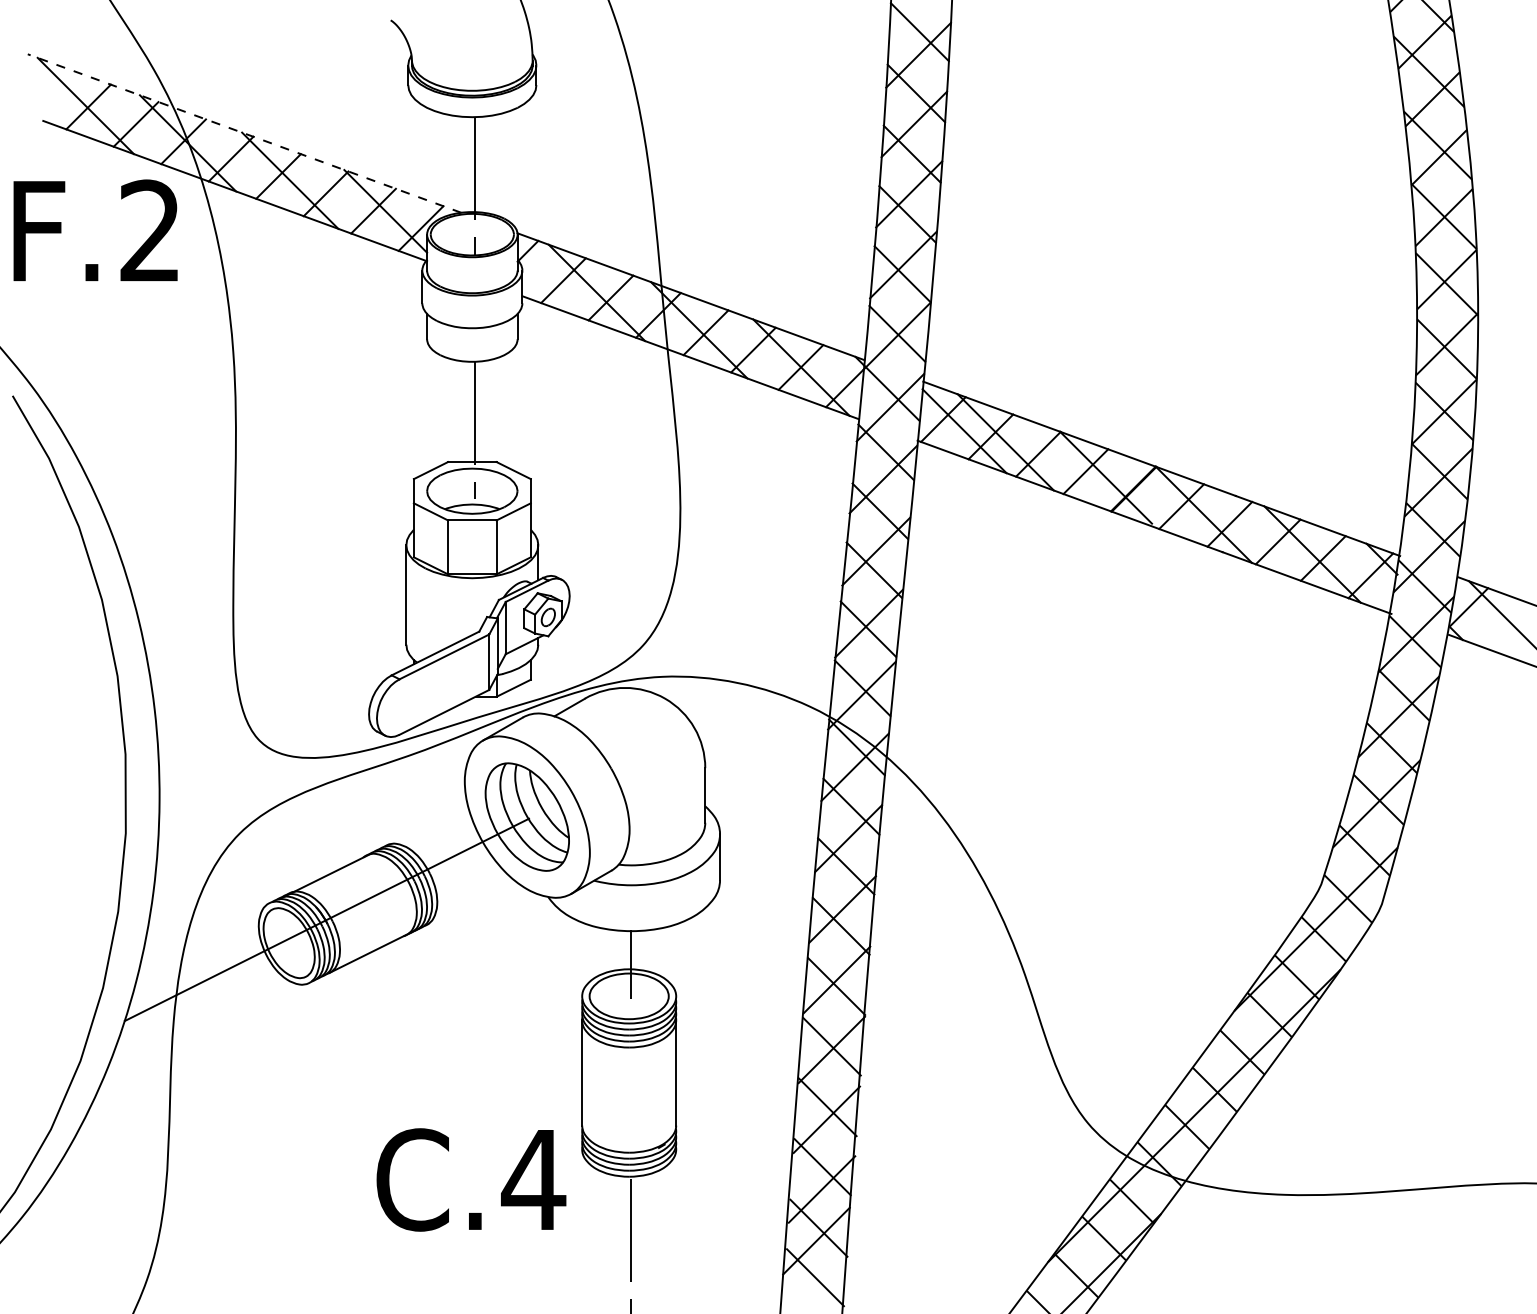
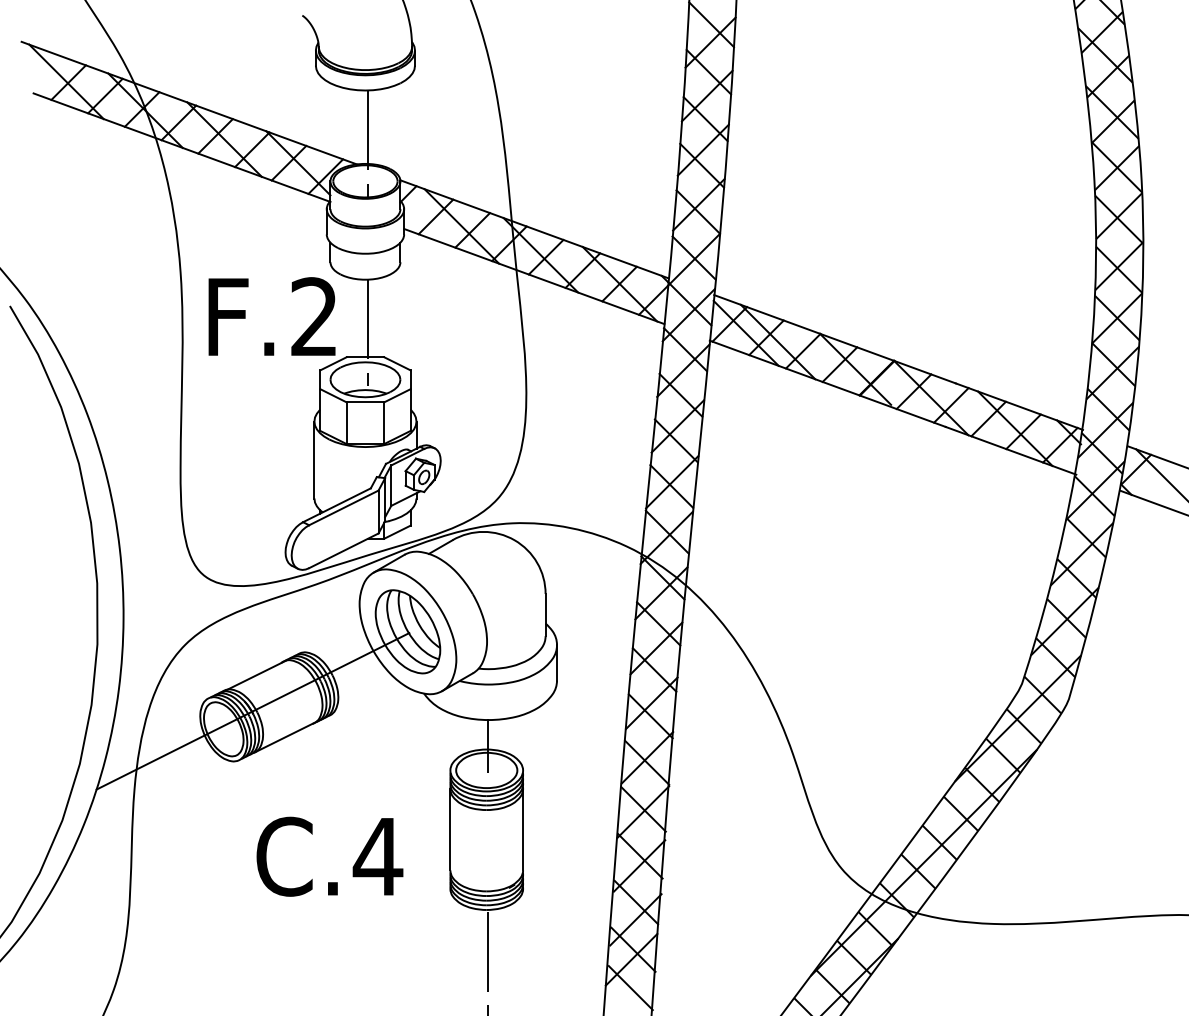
line: (244, 133) -> (189, 103), dashed -> solid
text: (95, 229) -> (271, 315), moved
text: (471, 1179) -> (329, 856), moved

